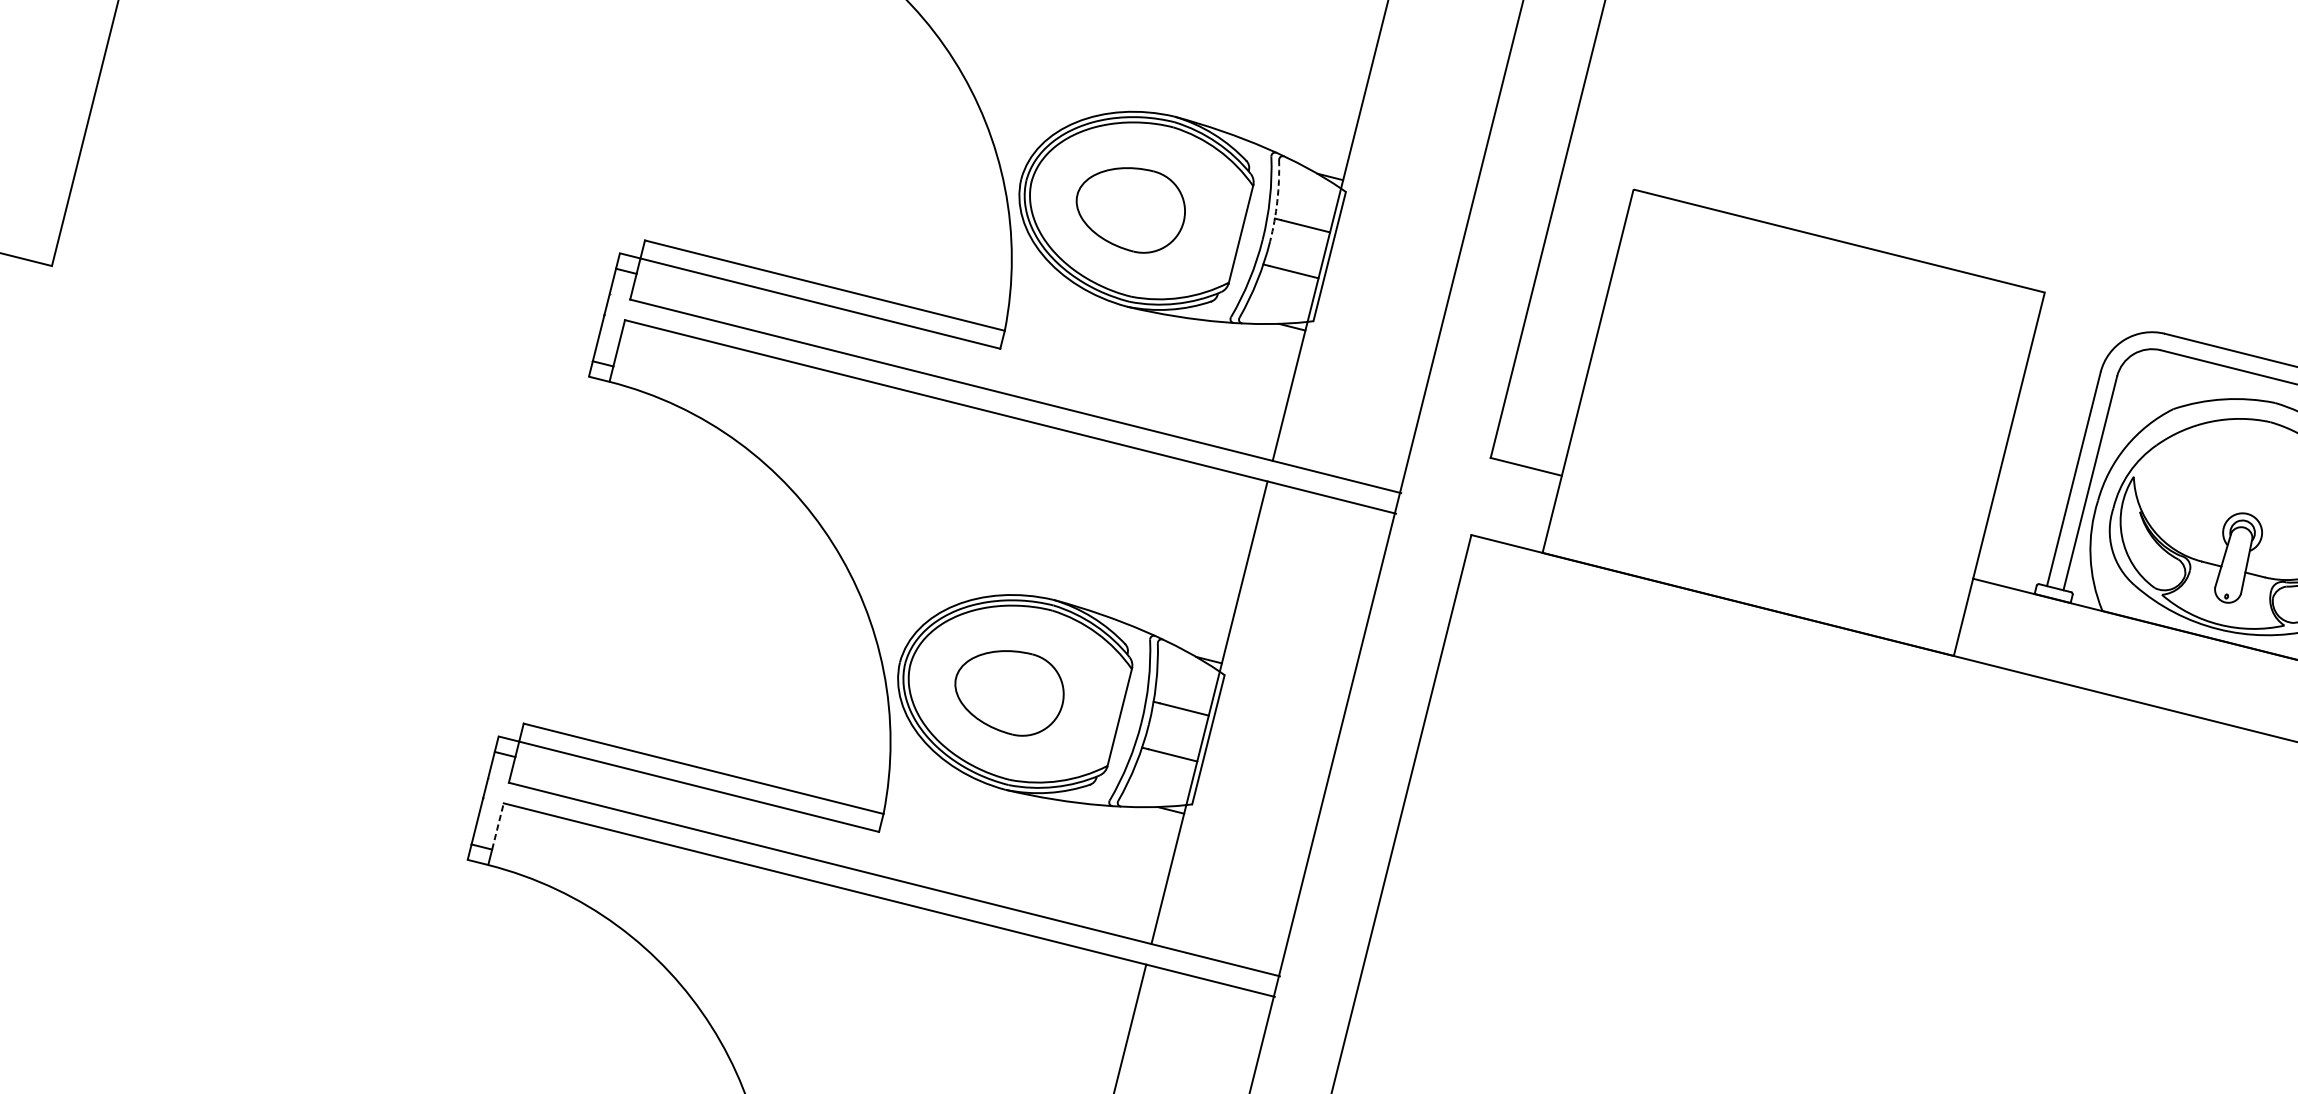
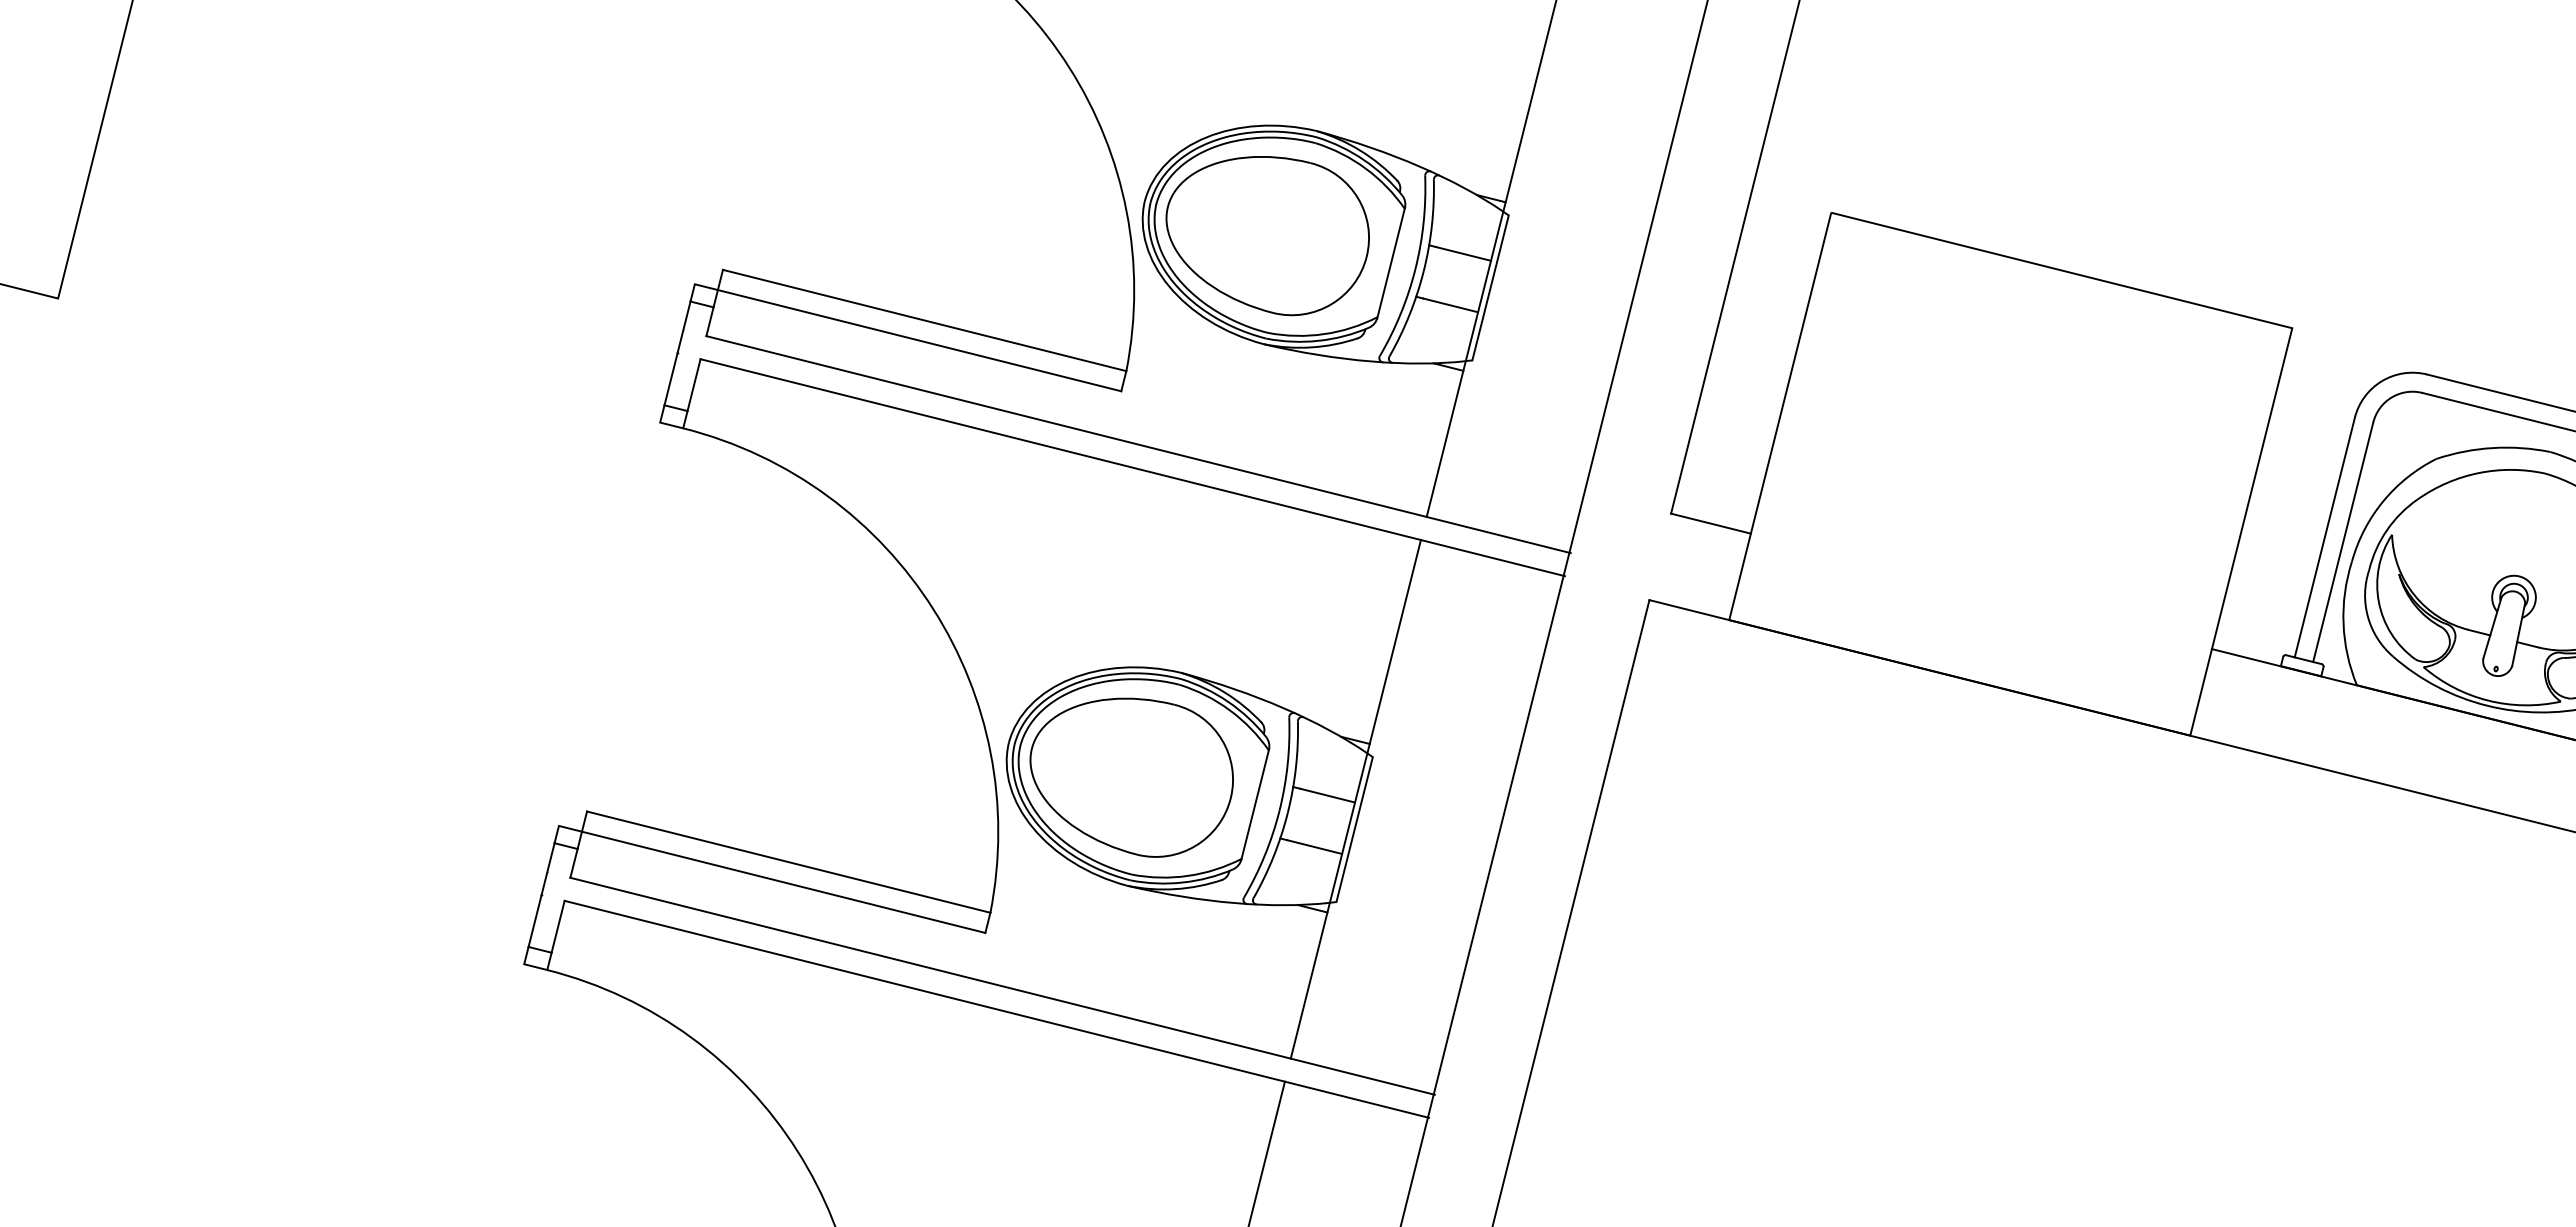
arc: (1277, 200) -> (1431, 225), dashed -> solid
part: (1130, 210) -> (1267, 236), size x1.67
part: (1009, 693) -> (1131, 777), size x1.67
line: (498, 826) -> (558, 926), dashed -> solid

